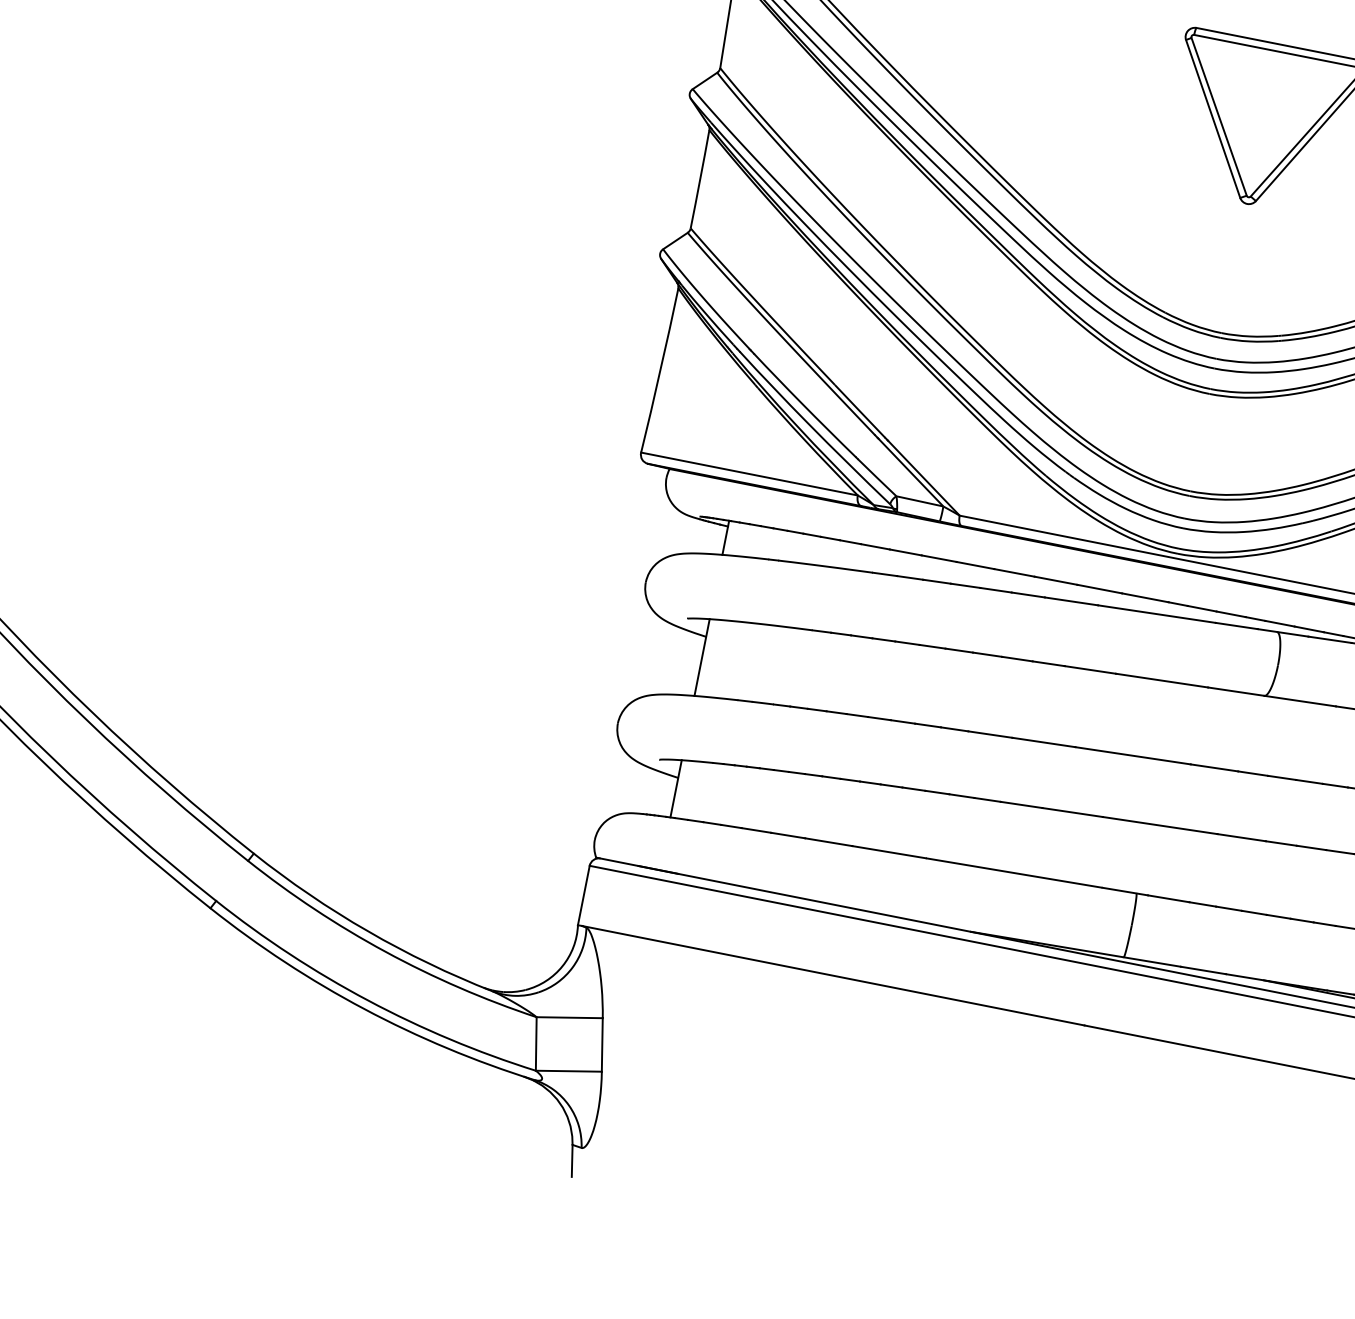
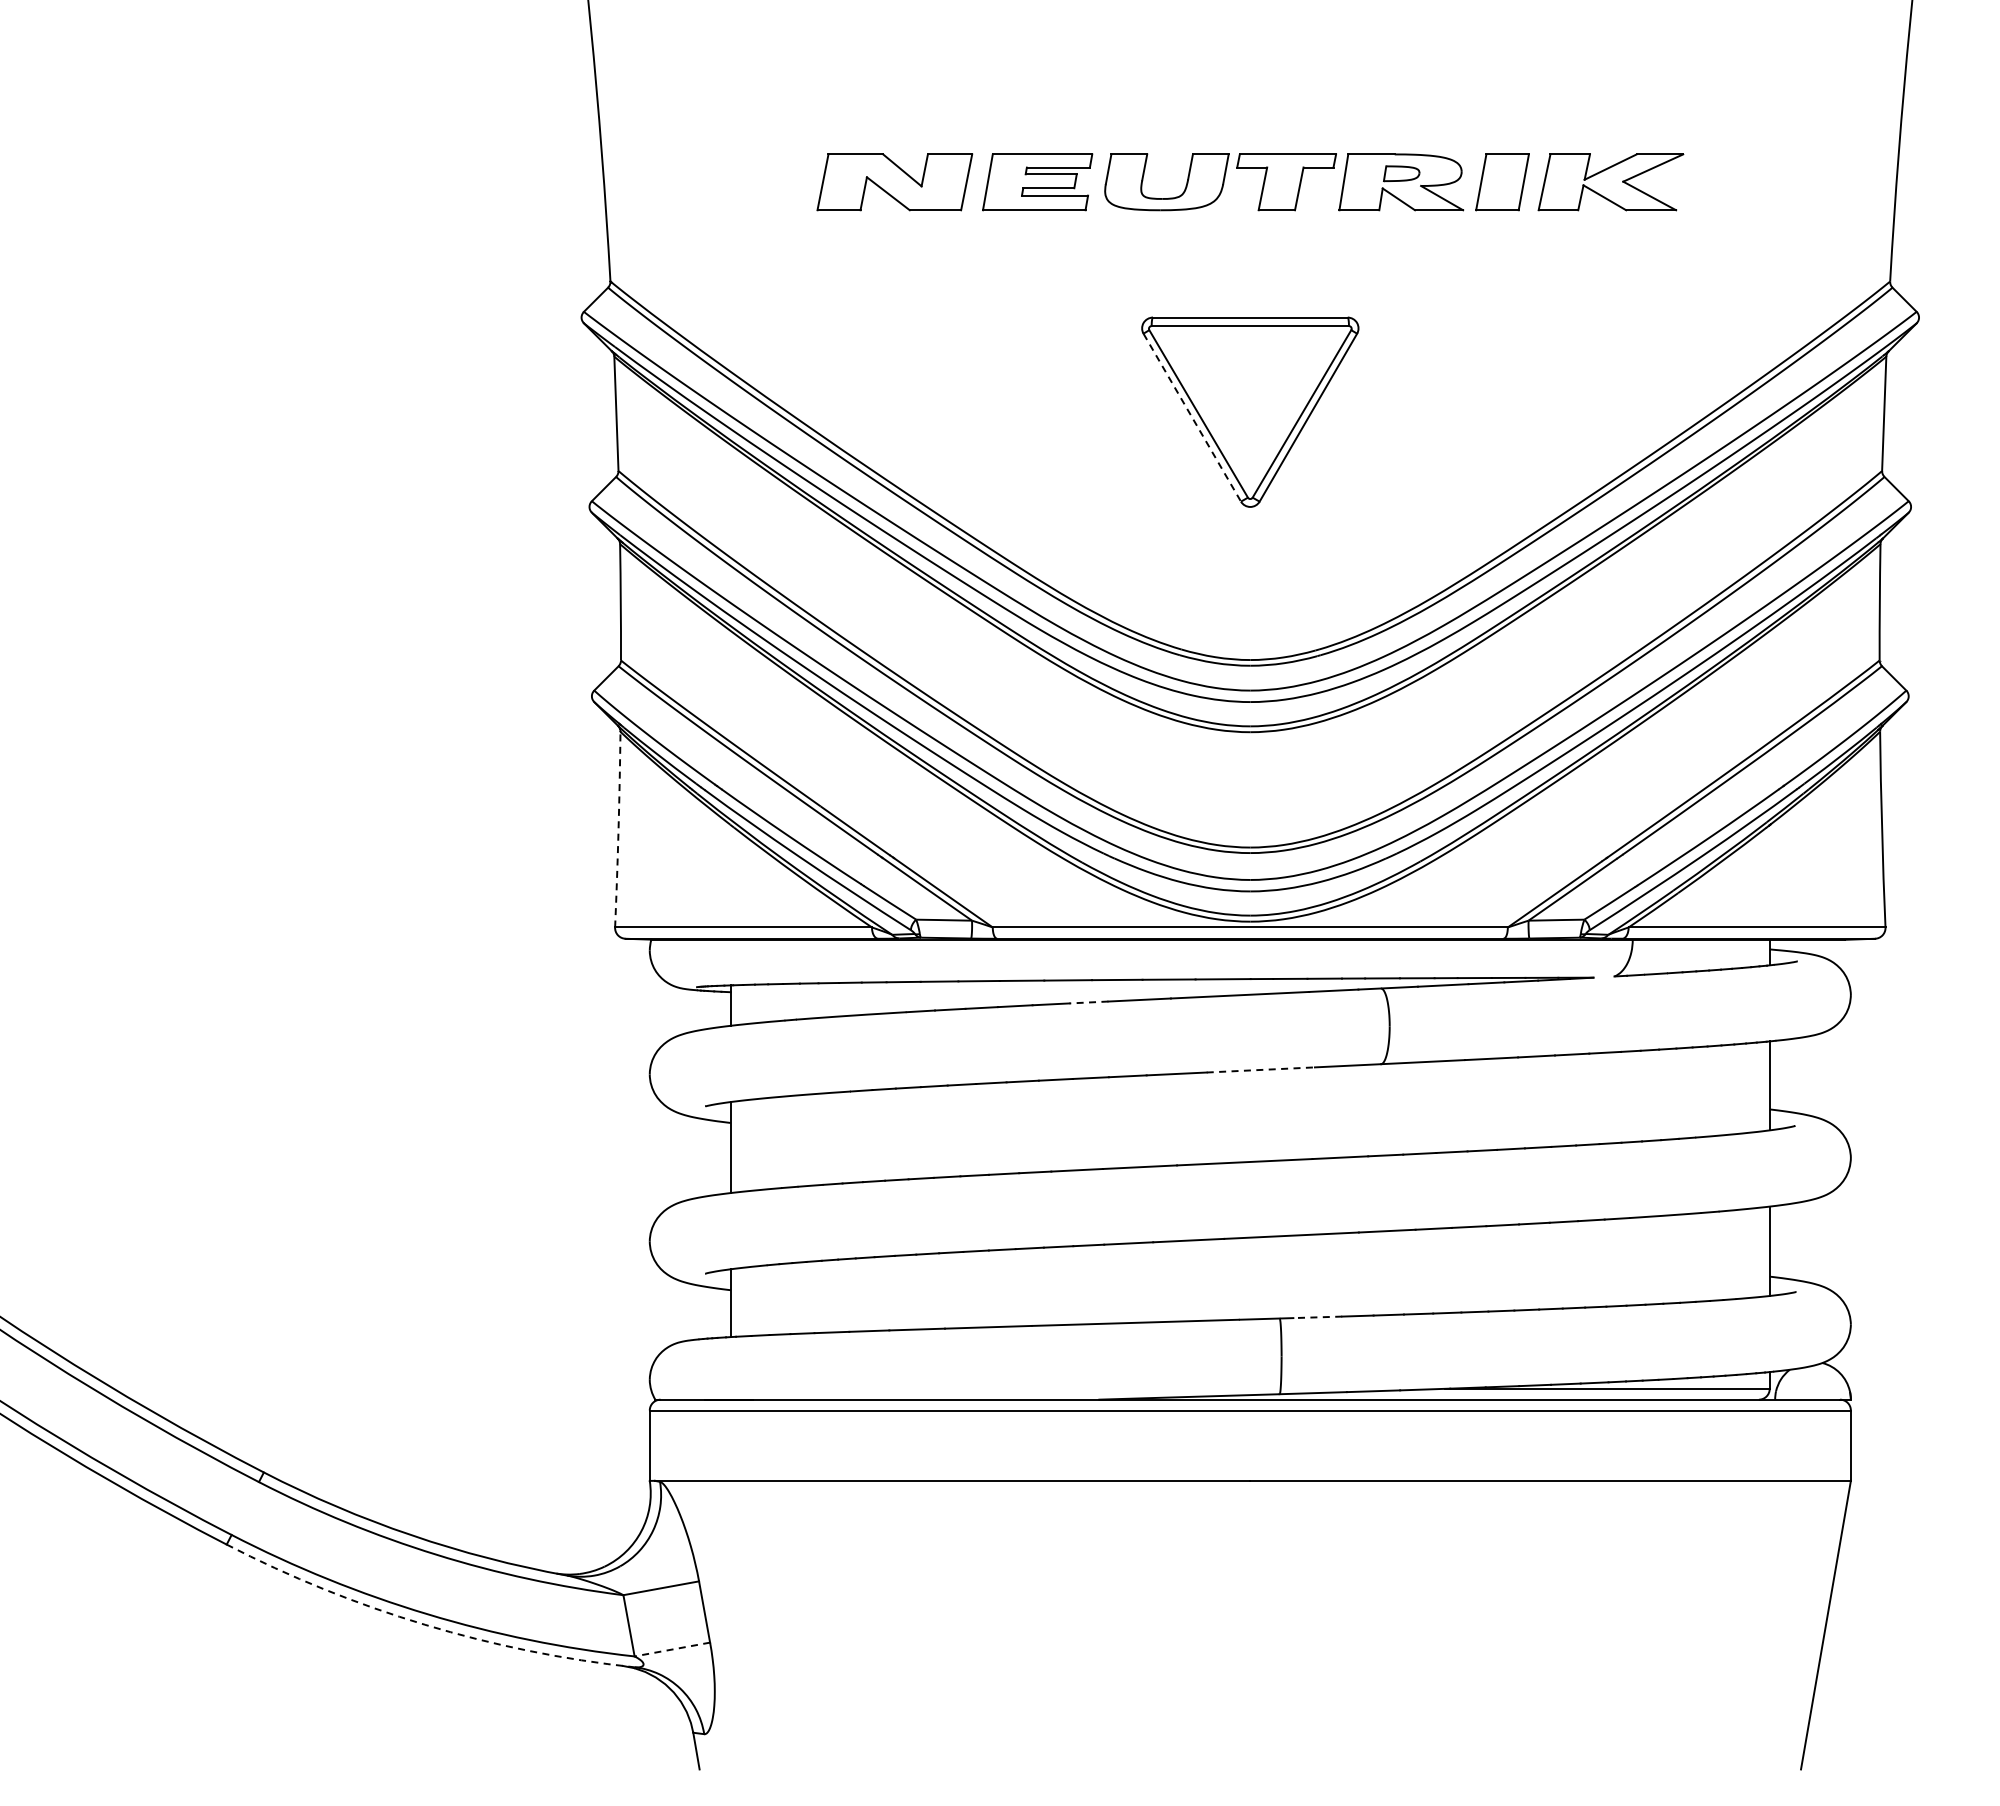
line: (1213, 118) -> (1192, 417), solid -> dashed
arc: (660, 370) -> (618, 829), solid -> dashed
line: (1027, 594) -> (1088, 1002), solid -> dashed
line: (1162, 680) -> (1261, 1069), solid -> dashed
line: (1168, 898) -> (1317, 1317), solid -> dashed
arc: (364, 1008) -> (425, 1624), solid -> dashed
line: (568, 1071) -> (671, 1649), solid -> dashed

